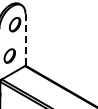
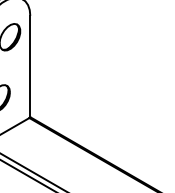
line: (25, 40) -> (30, 68), dashed -> solid

